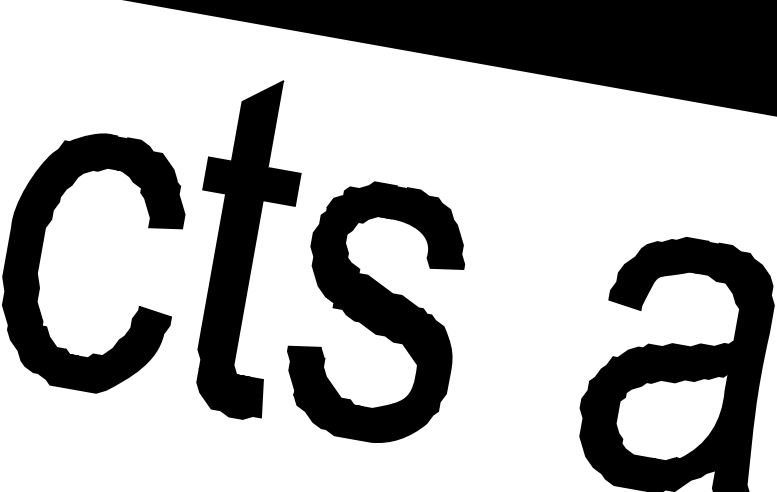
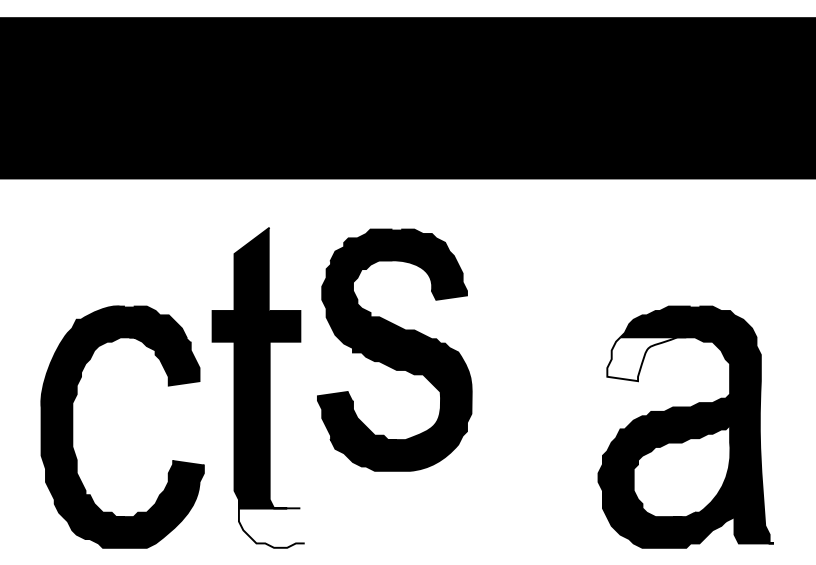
fill: (653, 288) -> (646, 359), removed
part: (377, 312) -> (394, 349), moved
fill: (230, 394) -> (271, 527), removed

